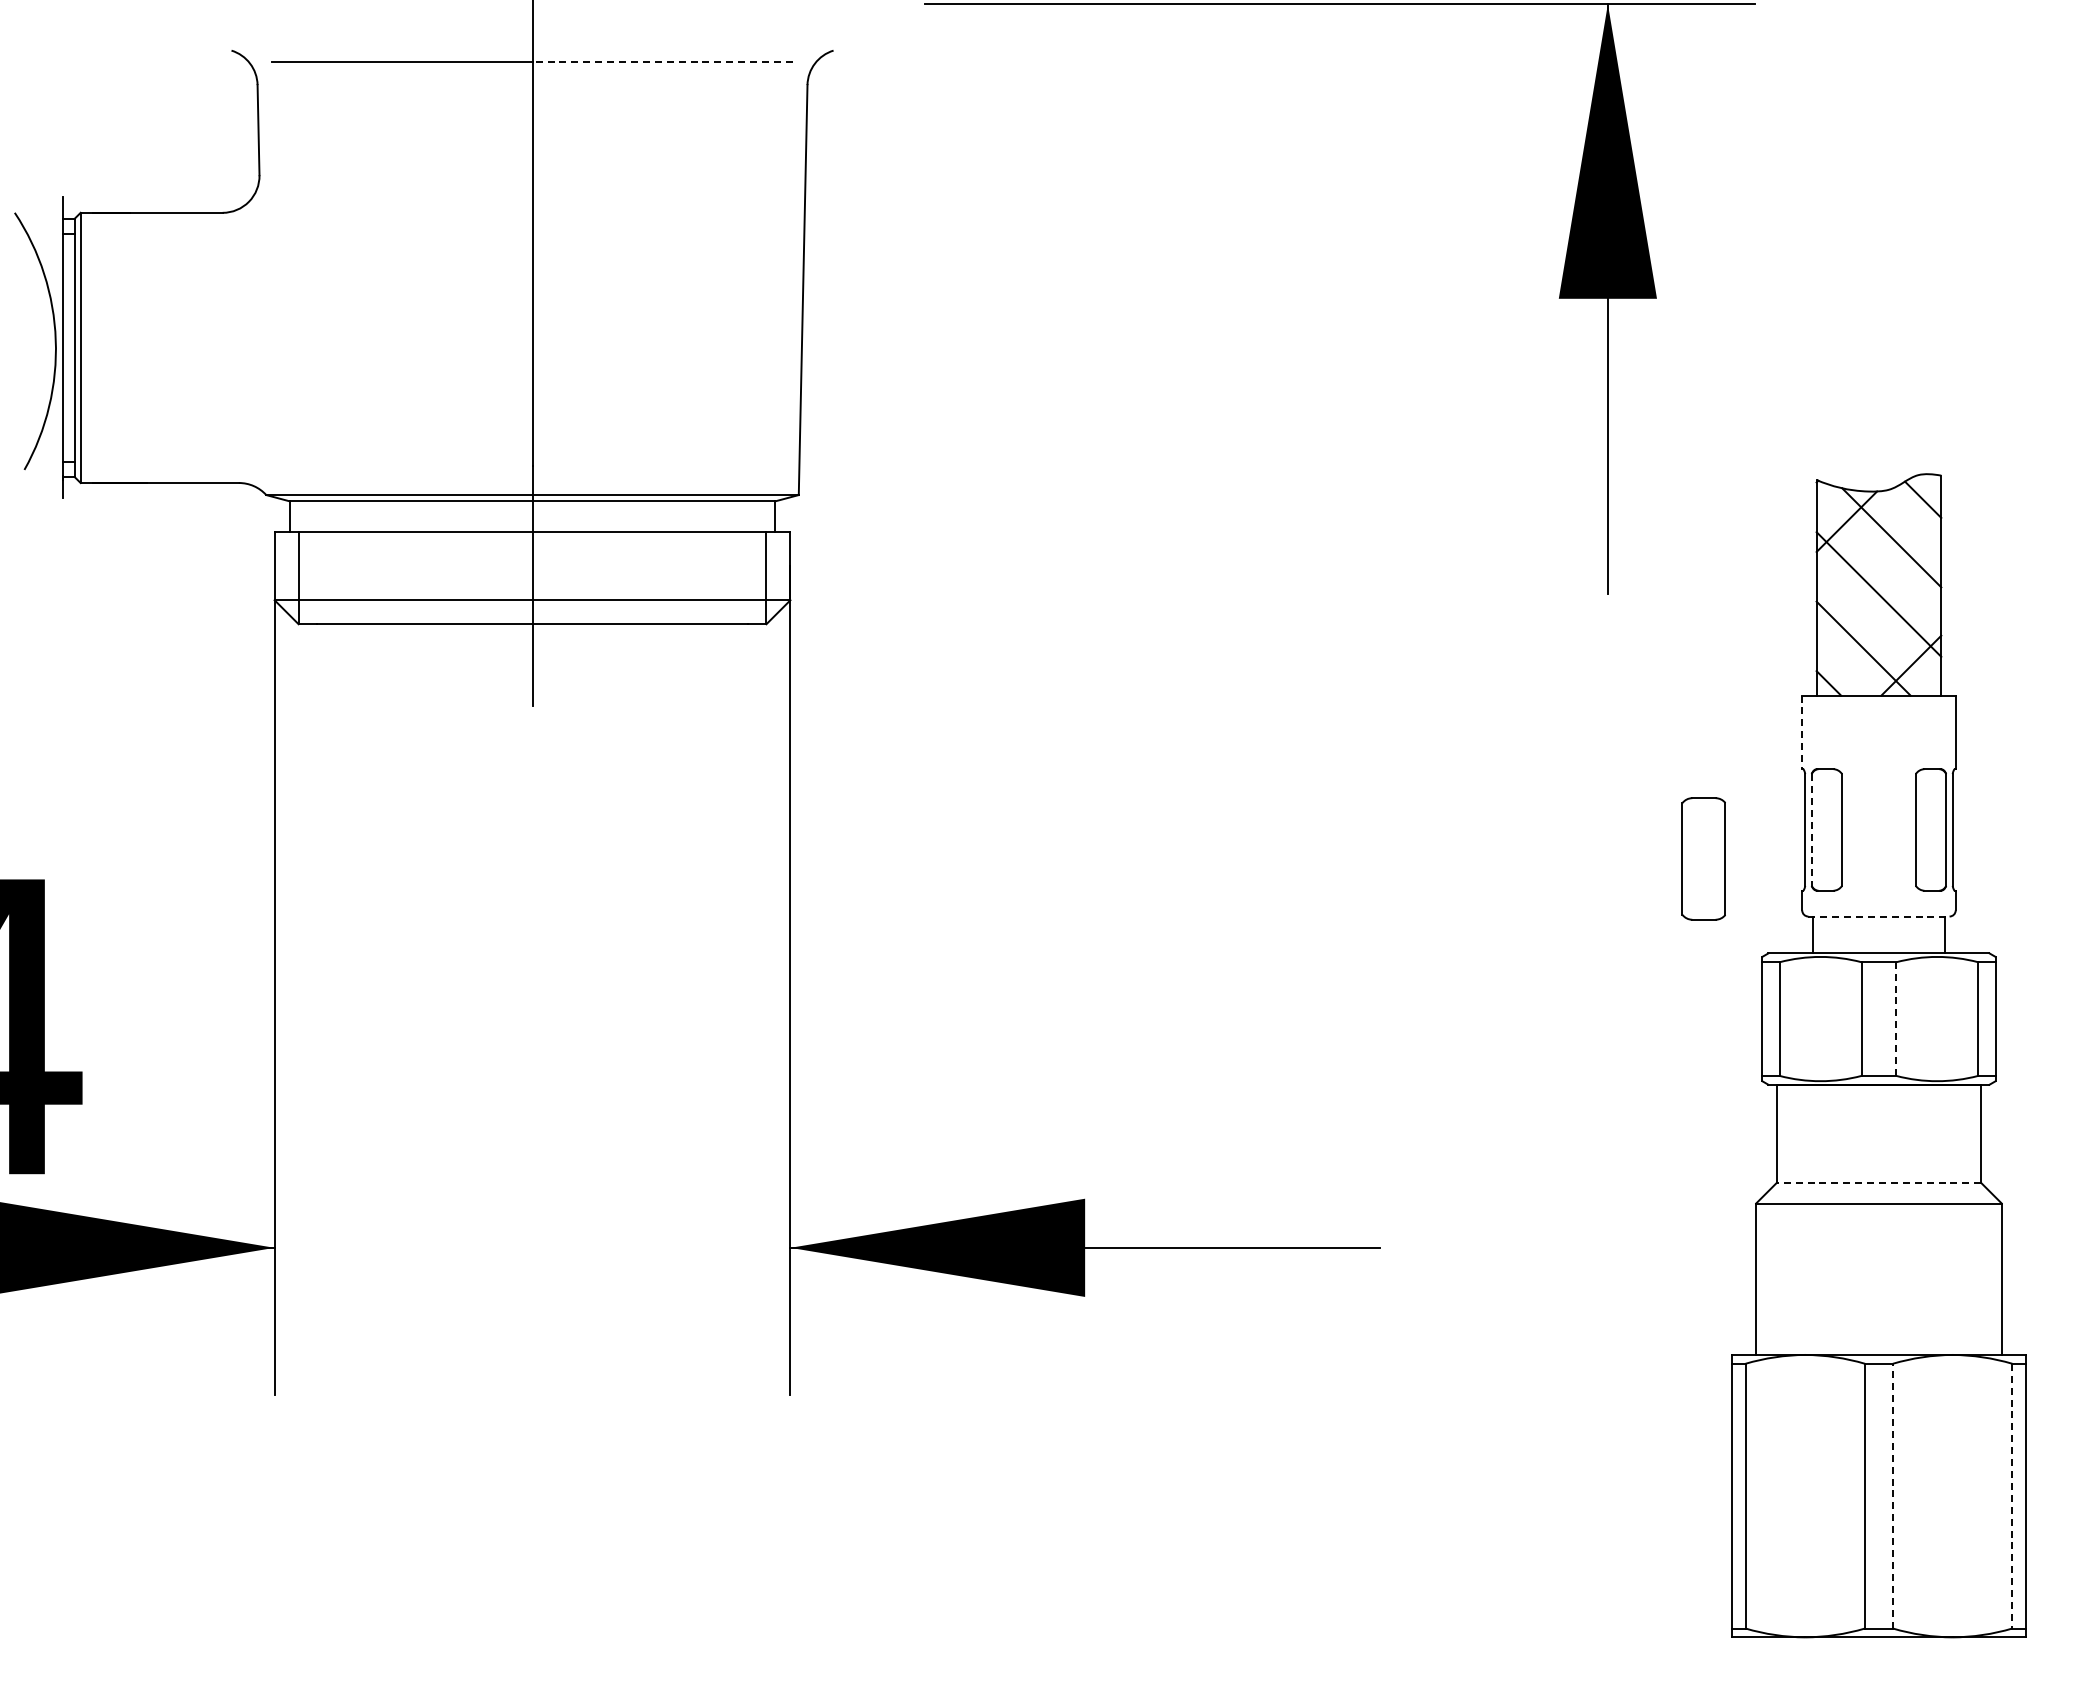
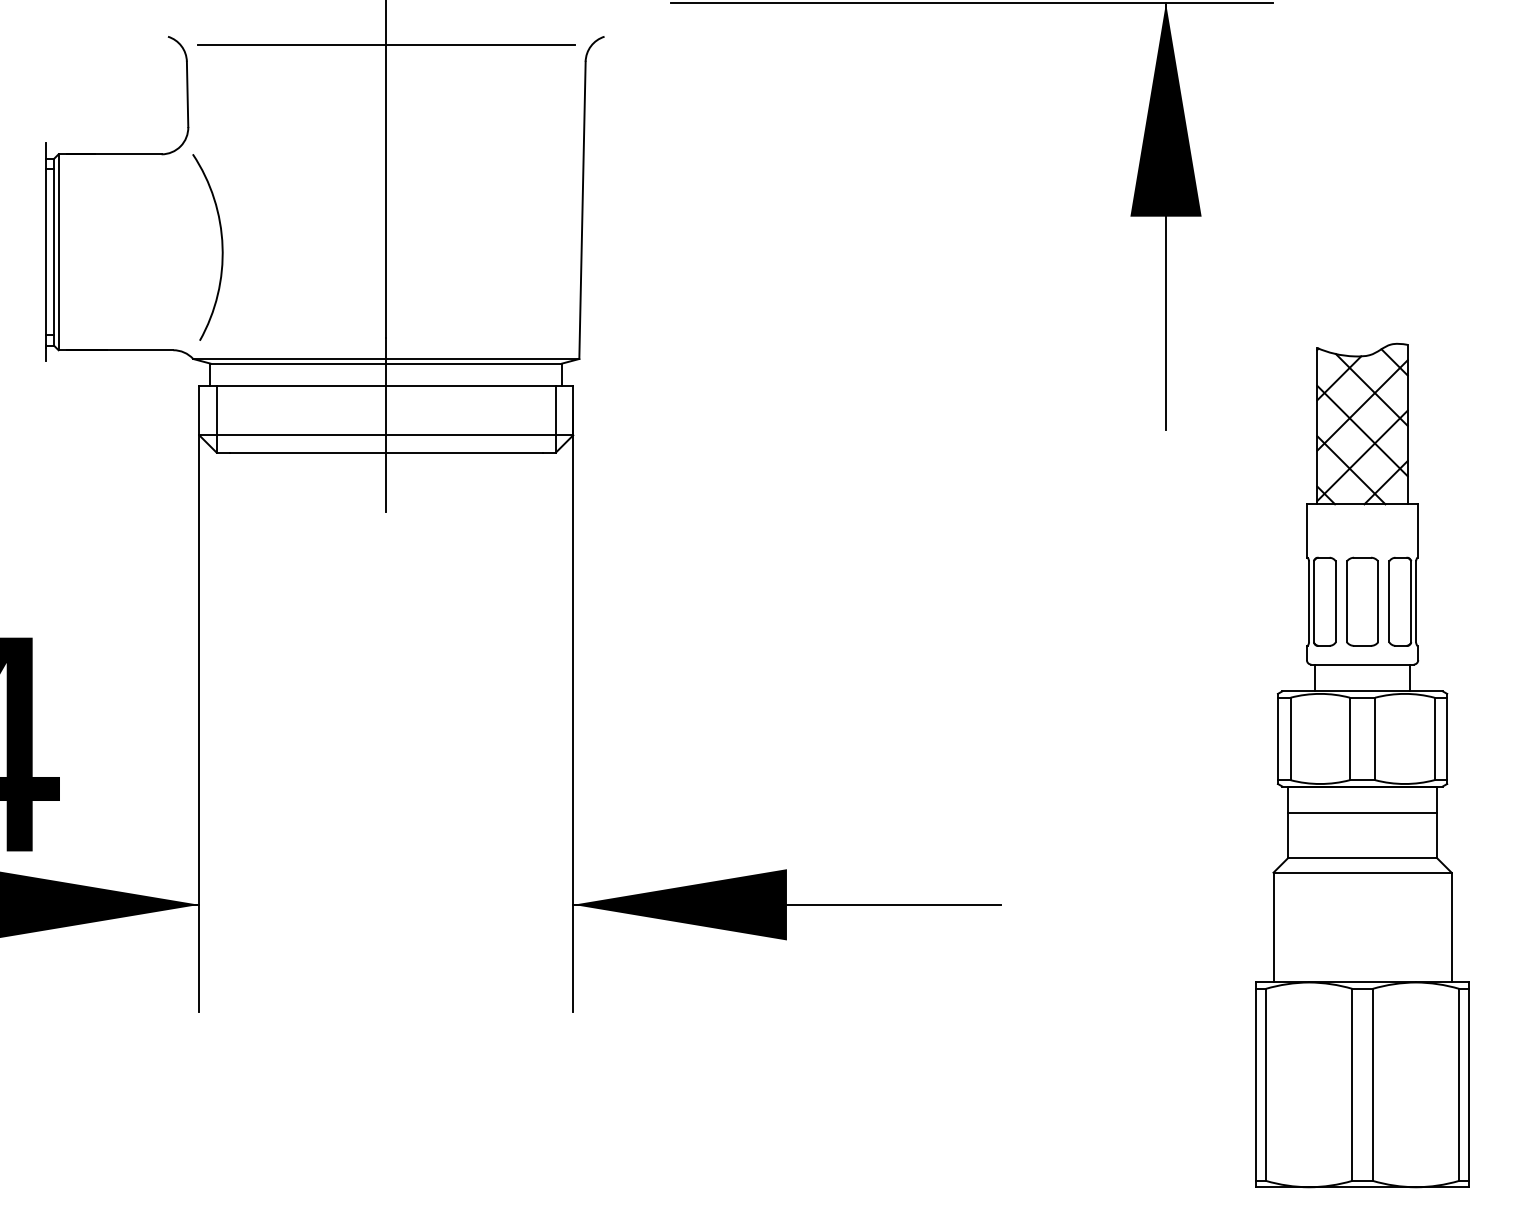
line: (662, 61) -> (480, 44), dashed -> solid
arc: (54, 341) -> (221, 247), moved
line: (1878, 558) -> (1362, 404), added
line: (1878, 628) -> (1362, 455), added
line: (1802, 732) -> (1307, 531), dashed -> solid
line: (1811, 829) -> (1313, 601), dashed -> solid
part: (1703, 858) -> (1362, 601), moved
line: (1878, 916) -> (1362, 664), dashed -> solid
line: (1896, 1019) -> (1375, 739), dashed -> solid
line: (1878, 1121) -> (1362, 813), added
line: (1878, 1183) -> (1362, 858), dashed -> solid
line: (1892, 1495) -> (1372, 1084), dashed -> solid
line: (2012, 1496) -> (1459, 1085), dashed -> solid

